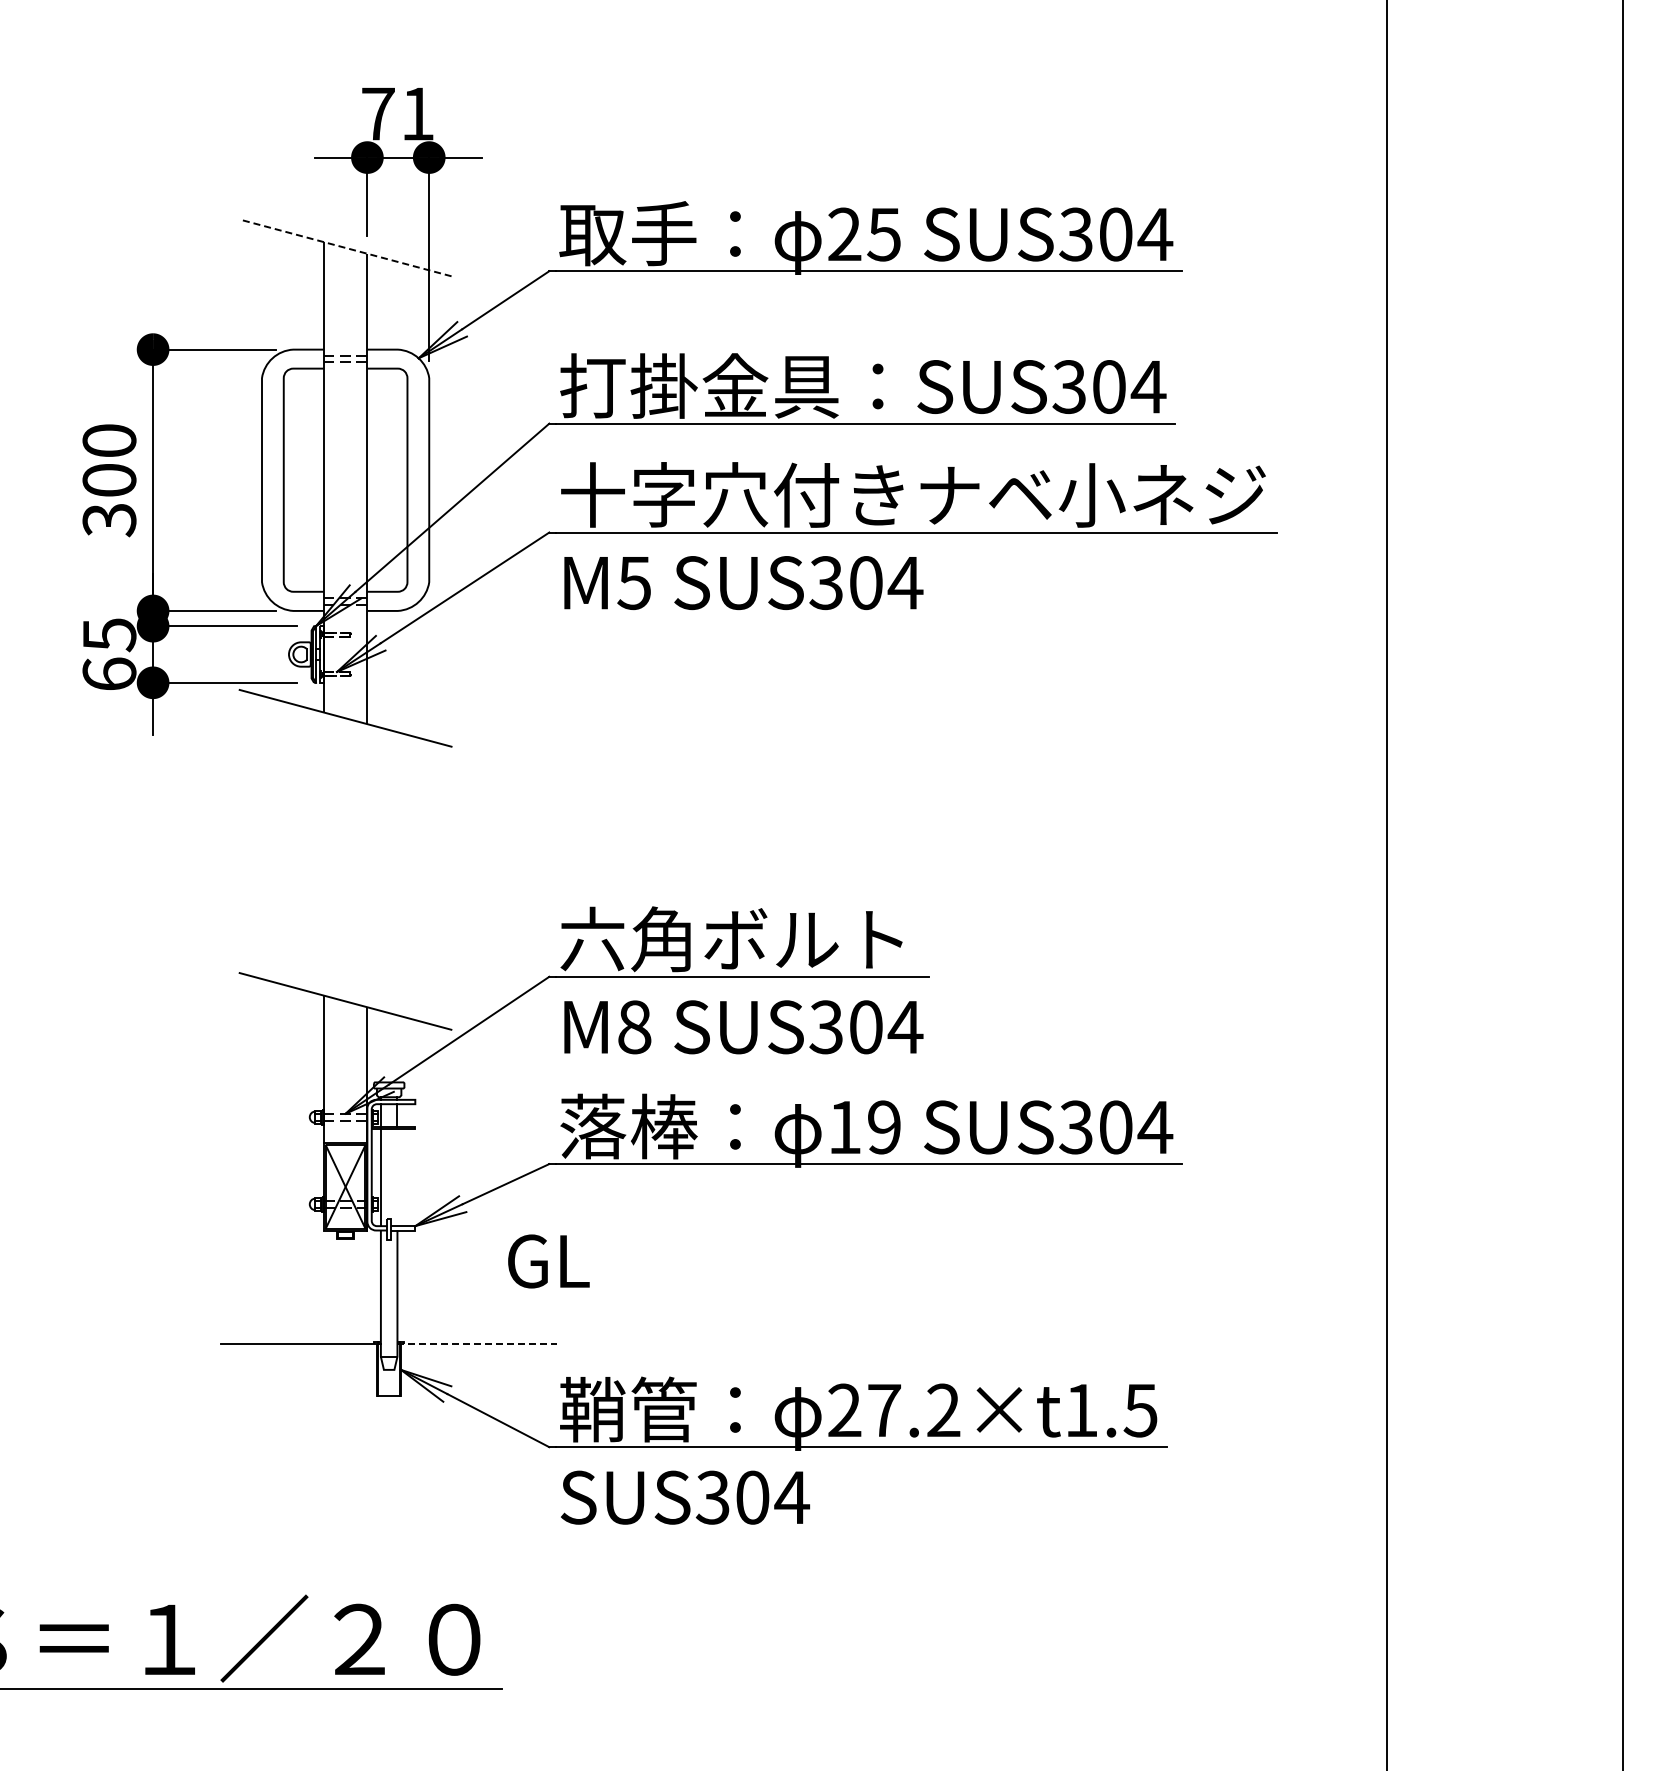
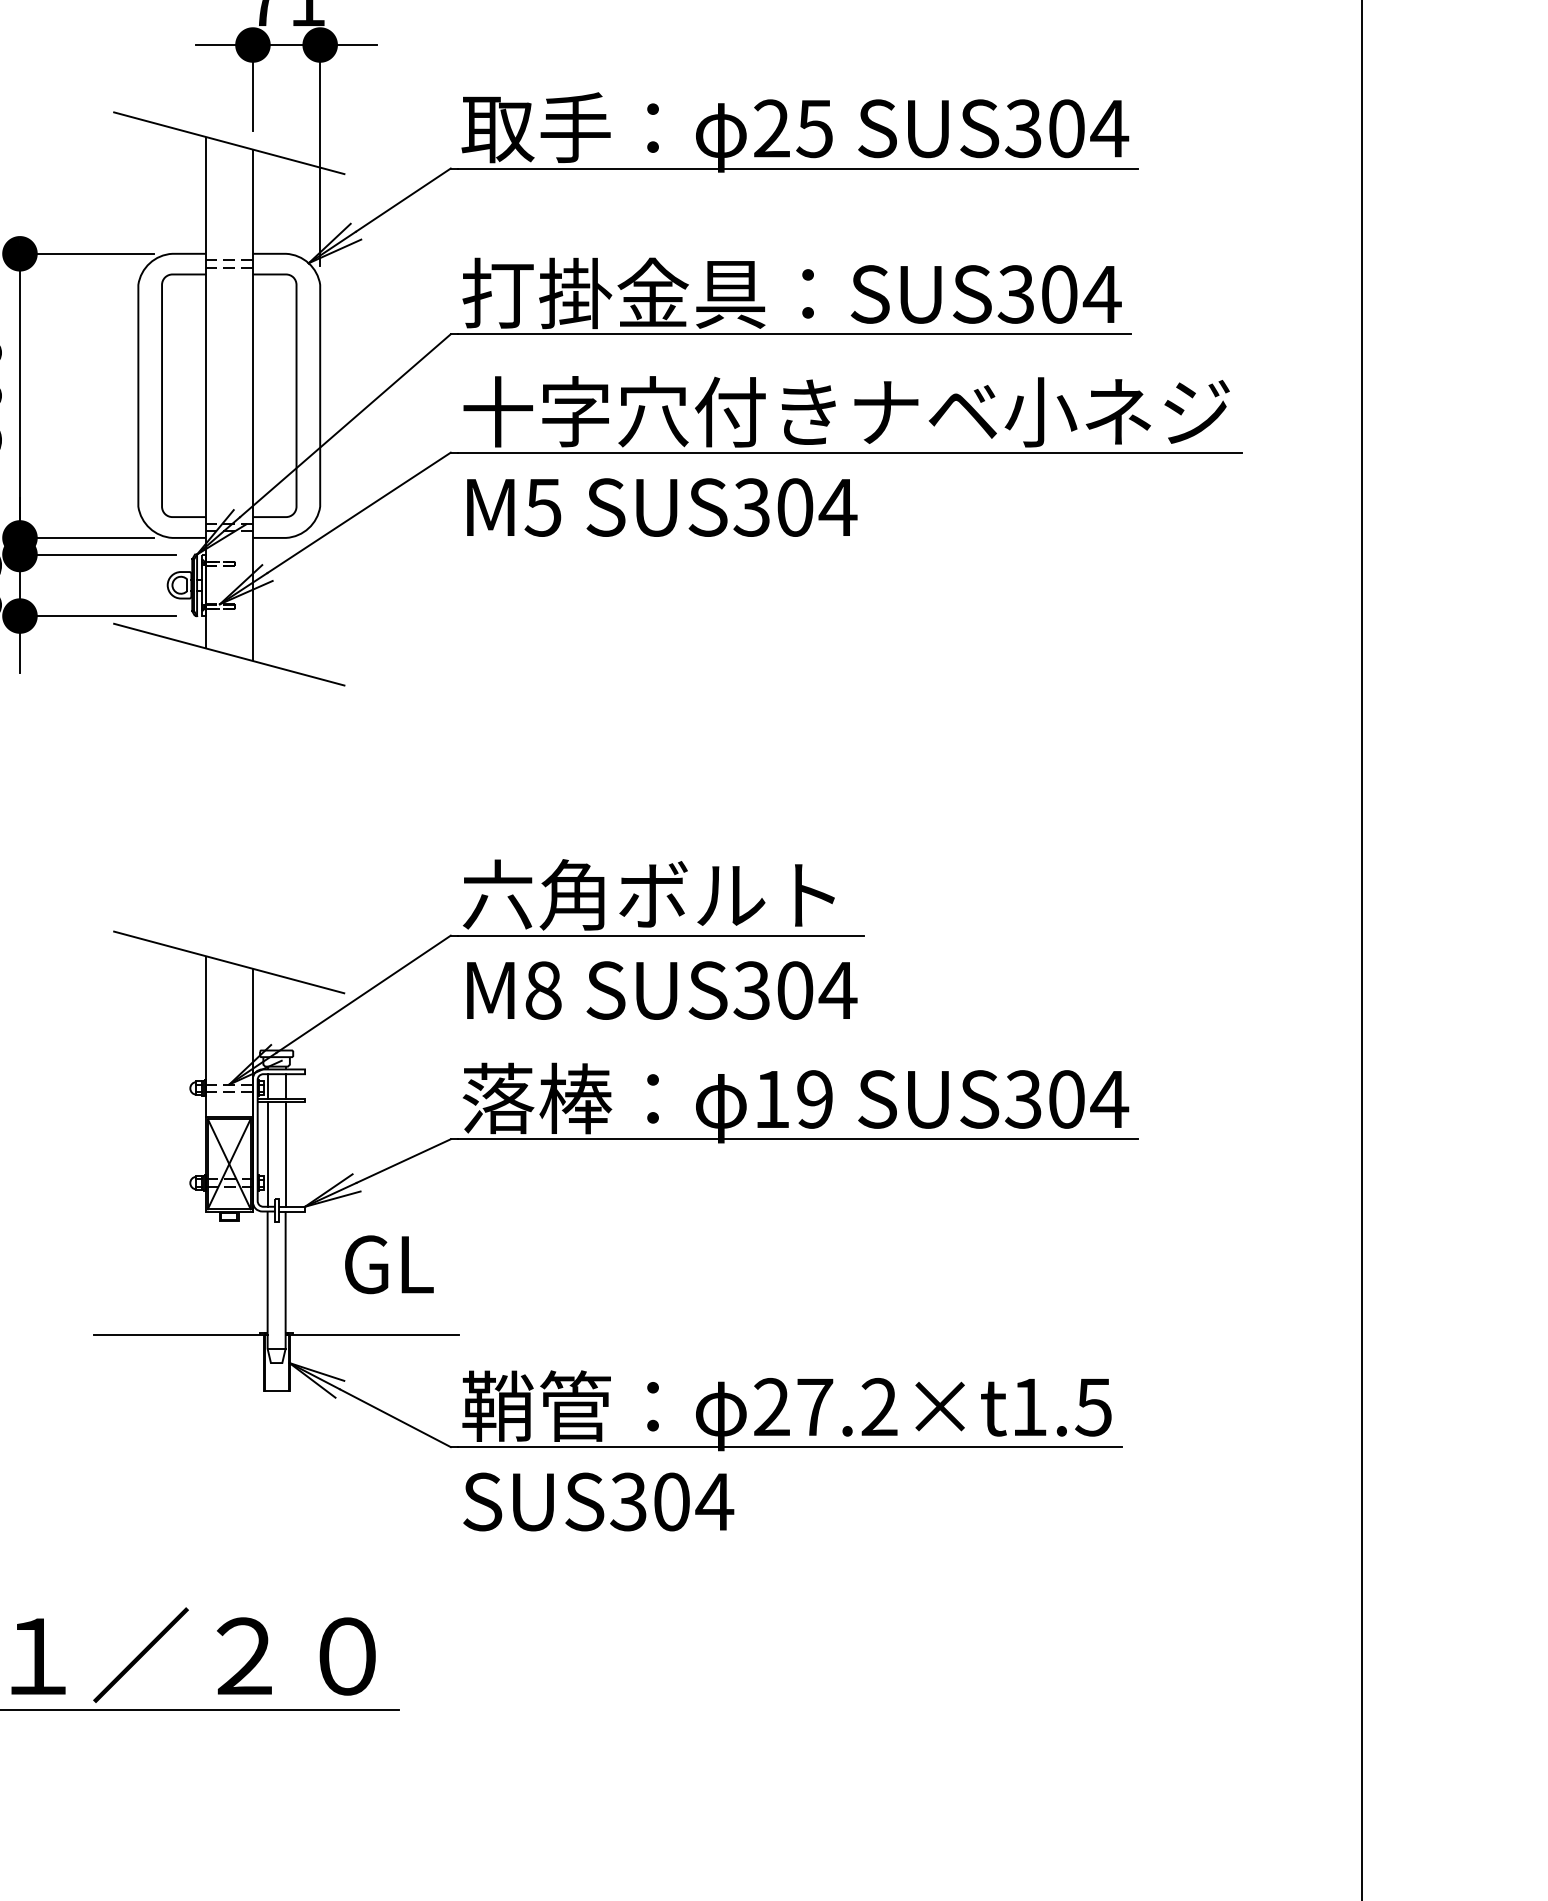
line: (345, 247) -> (229, 142), dashed -> solid
line: (397, 1177) -> (285, 1153), added
text: (548, 1261) -> (388, 1264), moved
line: (477, 1343) -> (372, 1334), dashed -> solid

